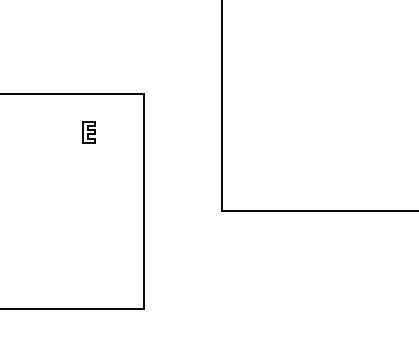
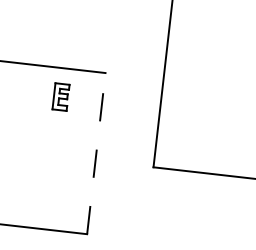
part: (88, 132) -> (60, 97), size x1.6
line: (144, 201) -> (96, 153), solid -> dashed

